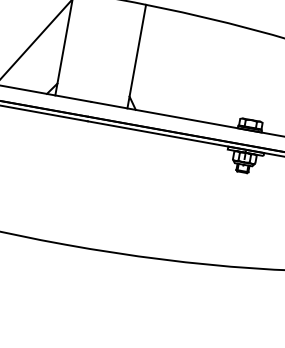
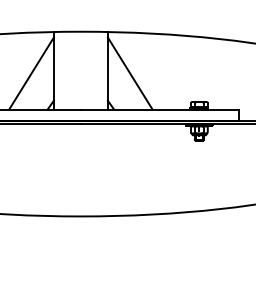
line: (165, 65) -> (129, 73), added

